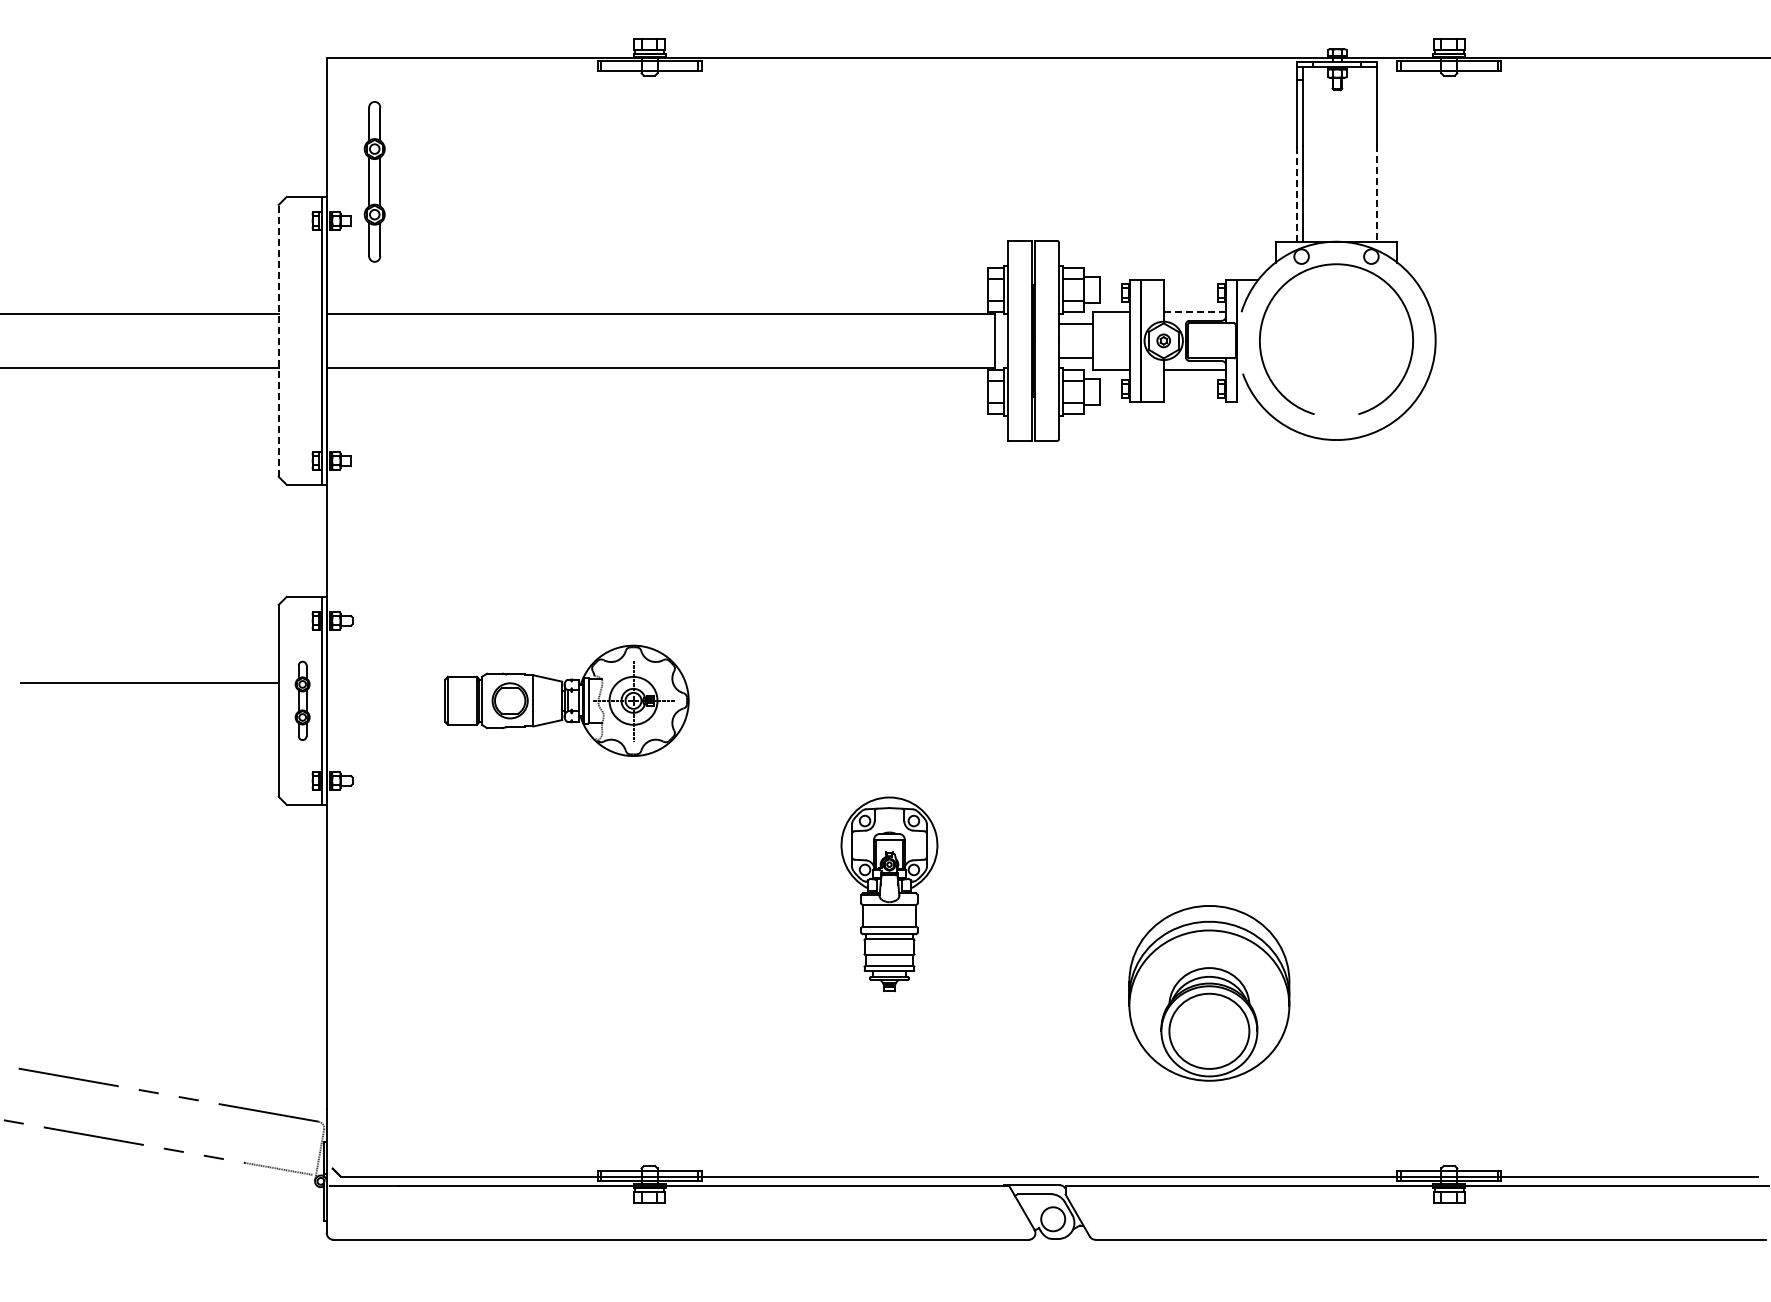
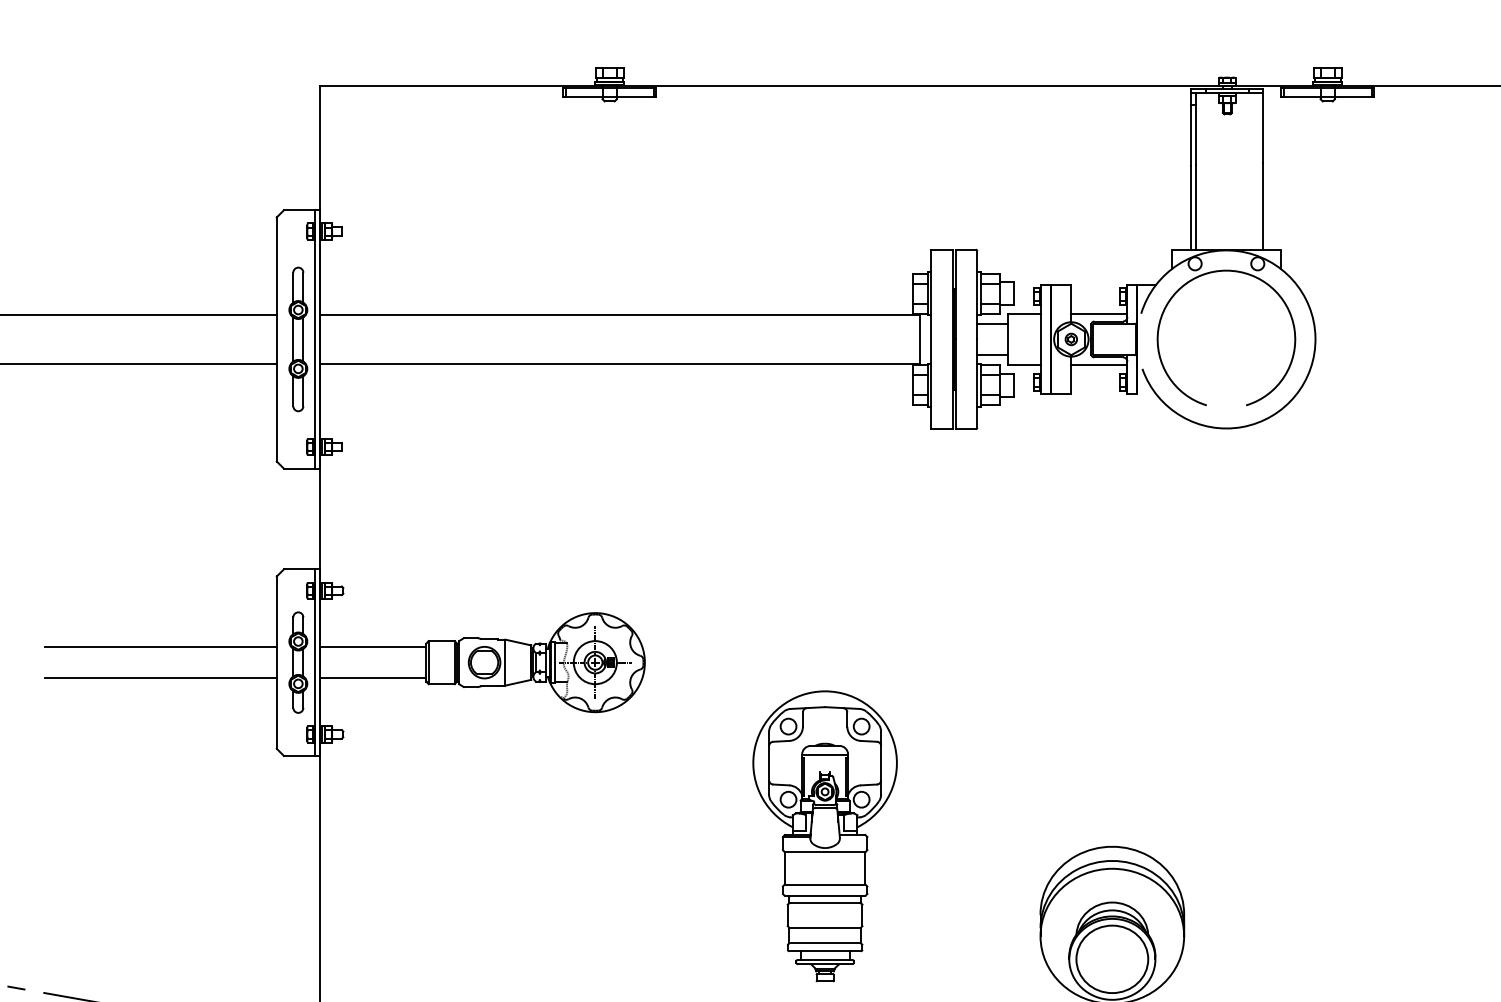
part: (374, 181) -> (298, 339), moved
line: (1377, 193) -> (1263, 207), dashed -> solid
line: (1297, 194) -> (1191, 208), dashed -> solid
line: (1195, 312) -> (1099, 313), dashed -> solid
line: (278, 340) -> (276, 339), dashed -> solid
line: (385, 683) -> (372, 647), added
part: (302, 700) -> (298, 662), size x1.43
line: (149, 718) -> (160, 678), added
line: (385, 718) -> (372, 678), added
part: (889, 894) -> (825, 836), size x1.67

